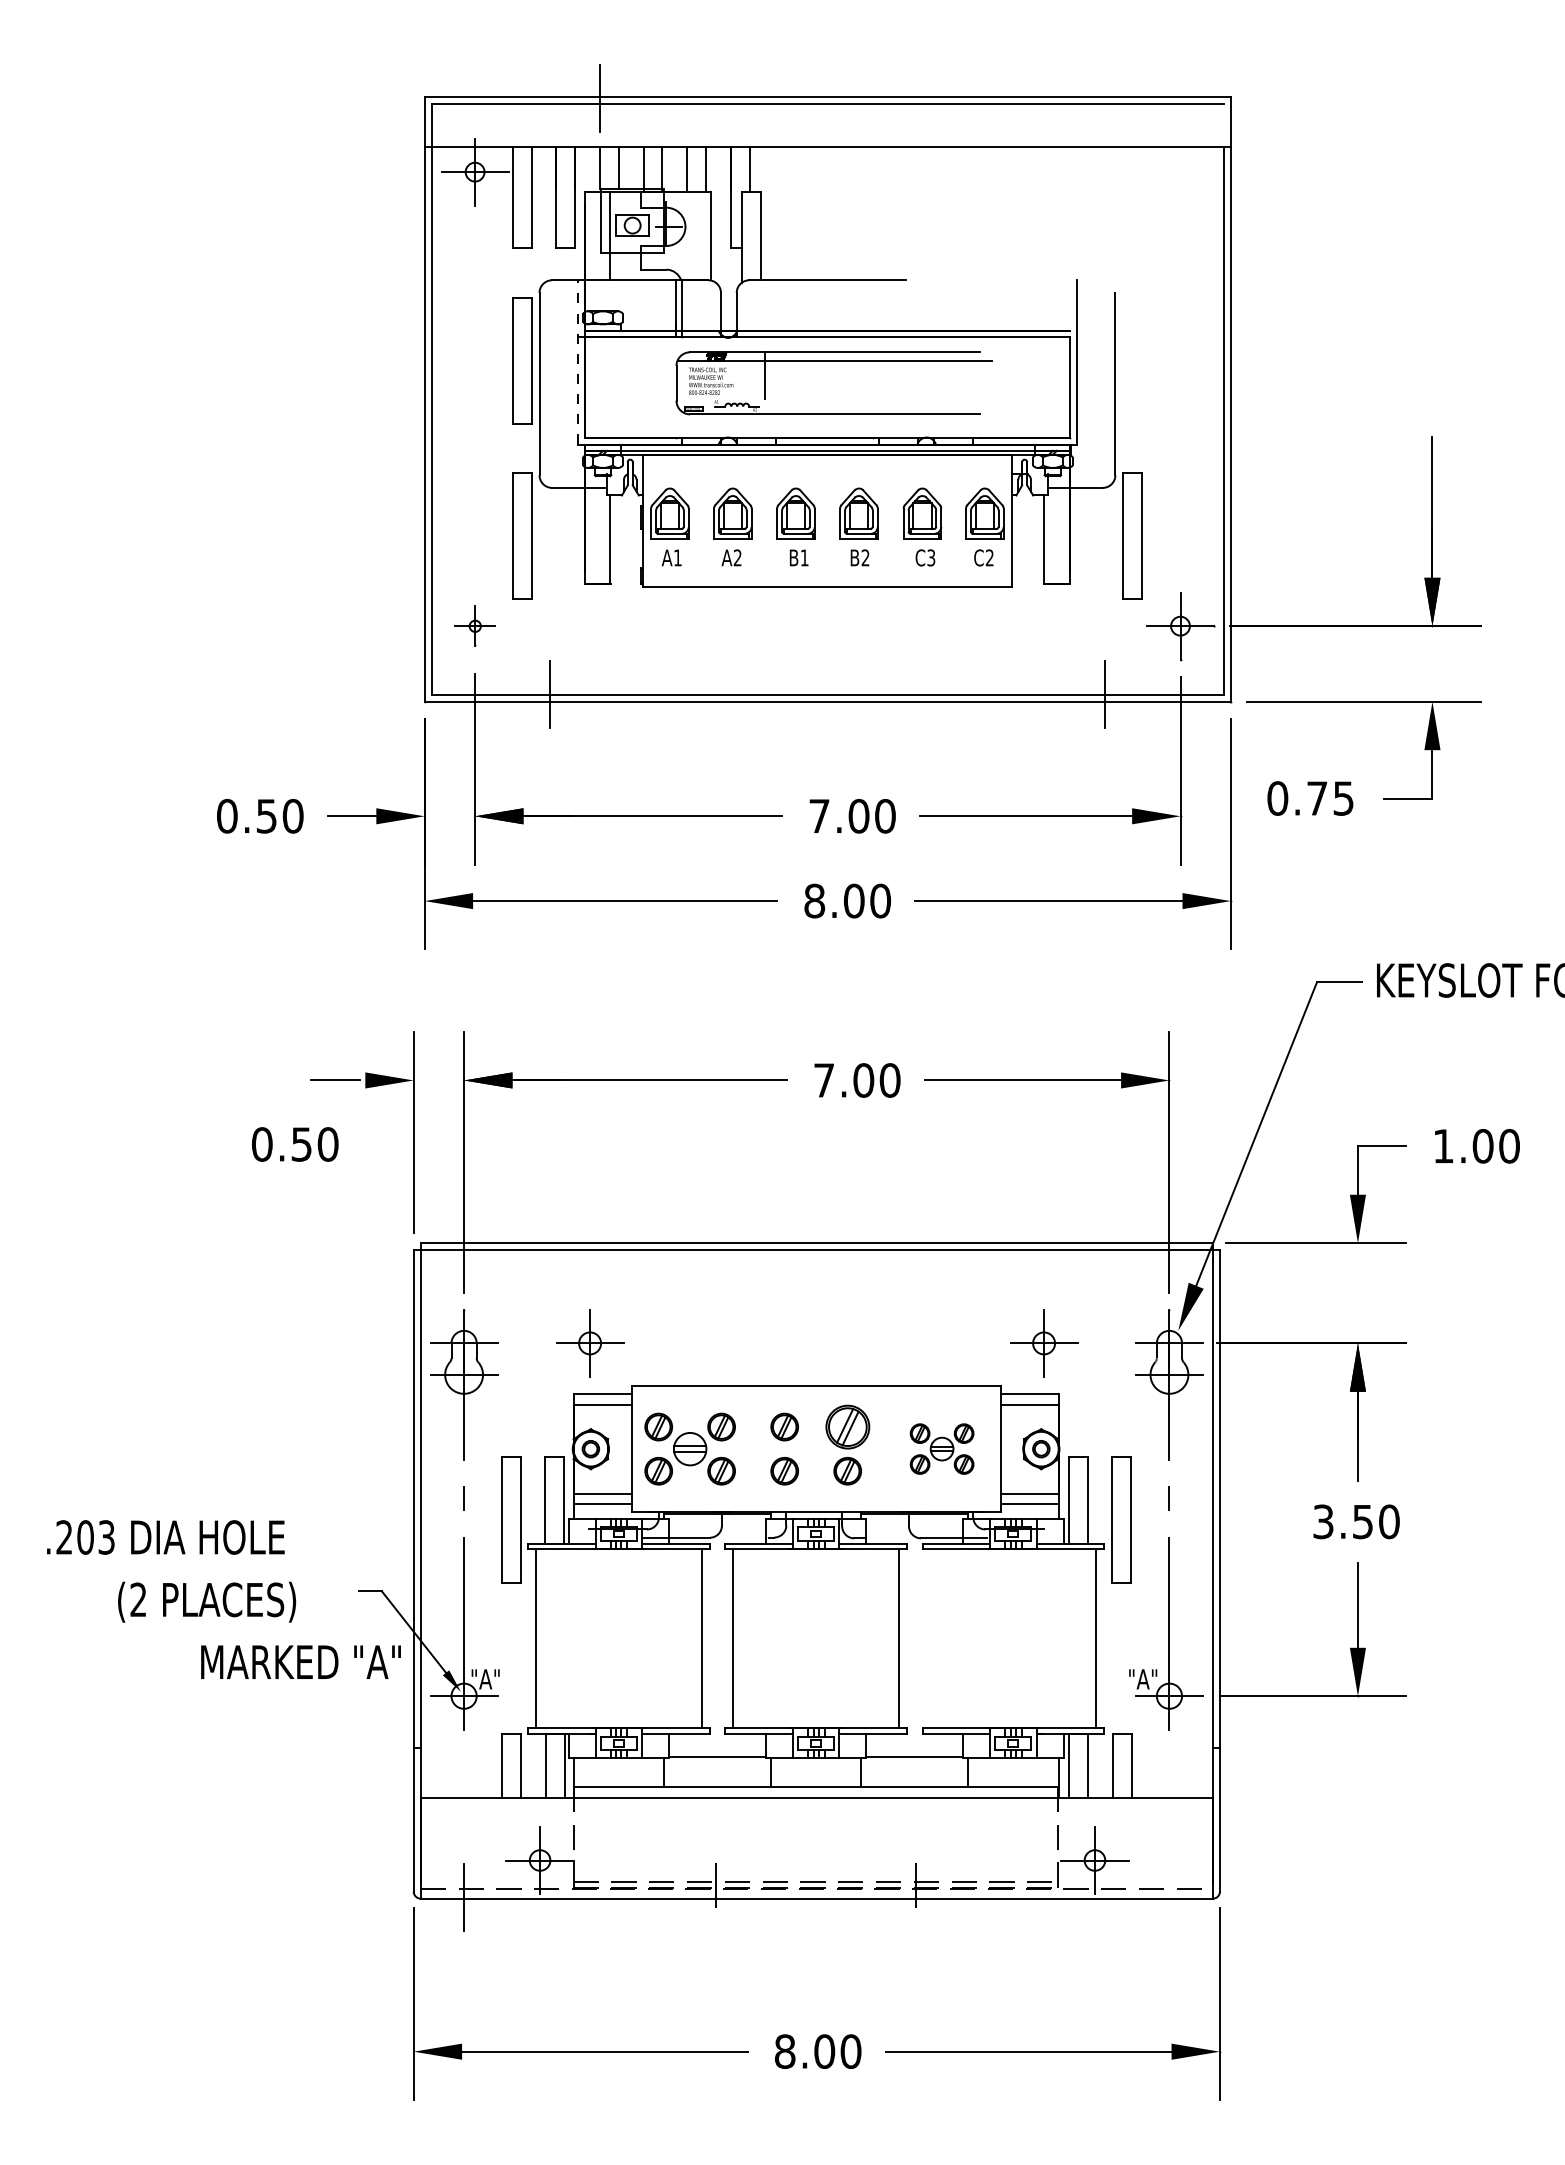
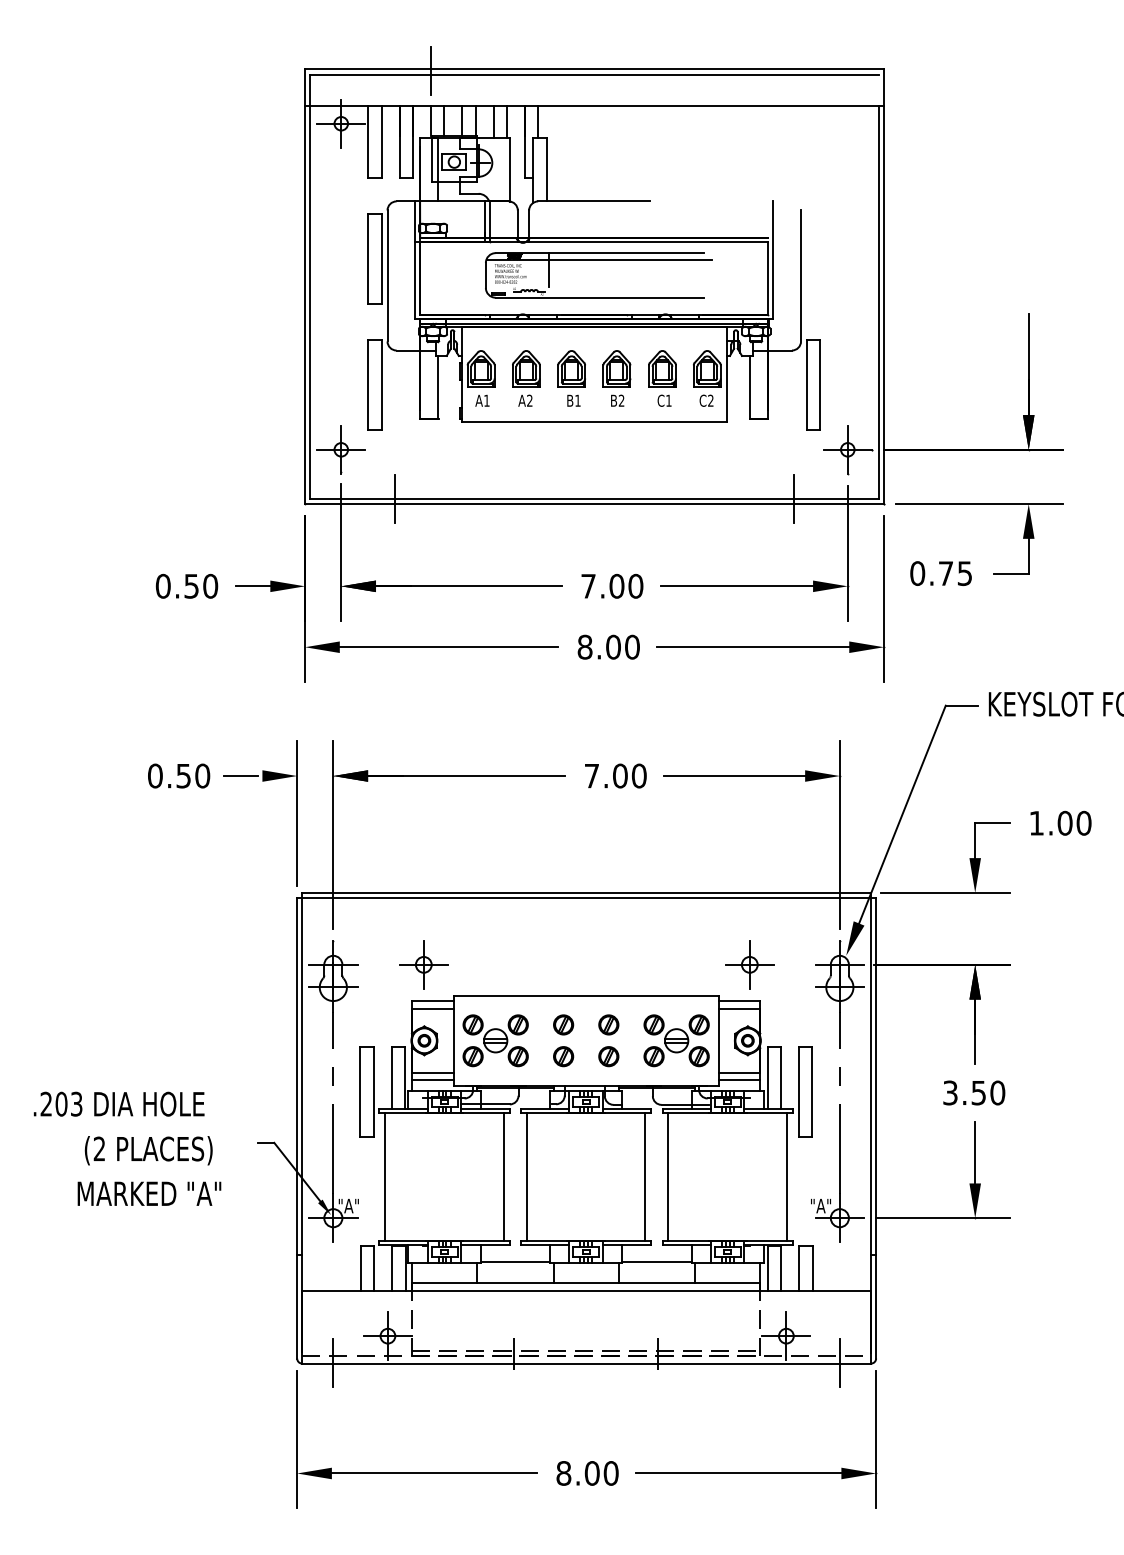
line: (578, 361) -> (415, 259), dashed -> solid
text: (931, 557) -> (668, 400), C3 -> C1
part: (475, 626) -> (341, 450), size x1.67
text: (295, 1144) -> (179, 776), moved
part: (847, 1426) -> (608, 1024), size x0.62
part: (941, 1448) -> (676, 1040), size x1.43
line: (930, 1638) -> (668, 1176), added
text: (300, 1661) -> (149, 1193), moved
line: (1169, 1897) -> (839, 1362), added

